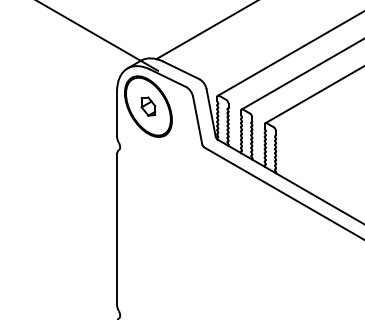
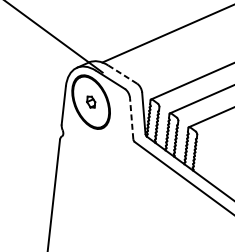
line: (181, 70) -> (122, 74), solid -> dashed
part: (148, 106) -> (91, 102), size x0.7
line: (197, 120) -> (131, 118), solid -> dashed

